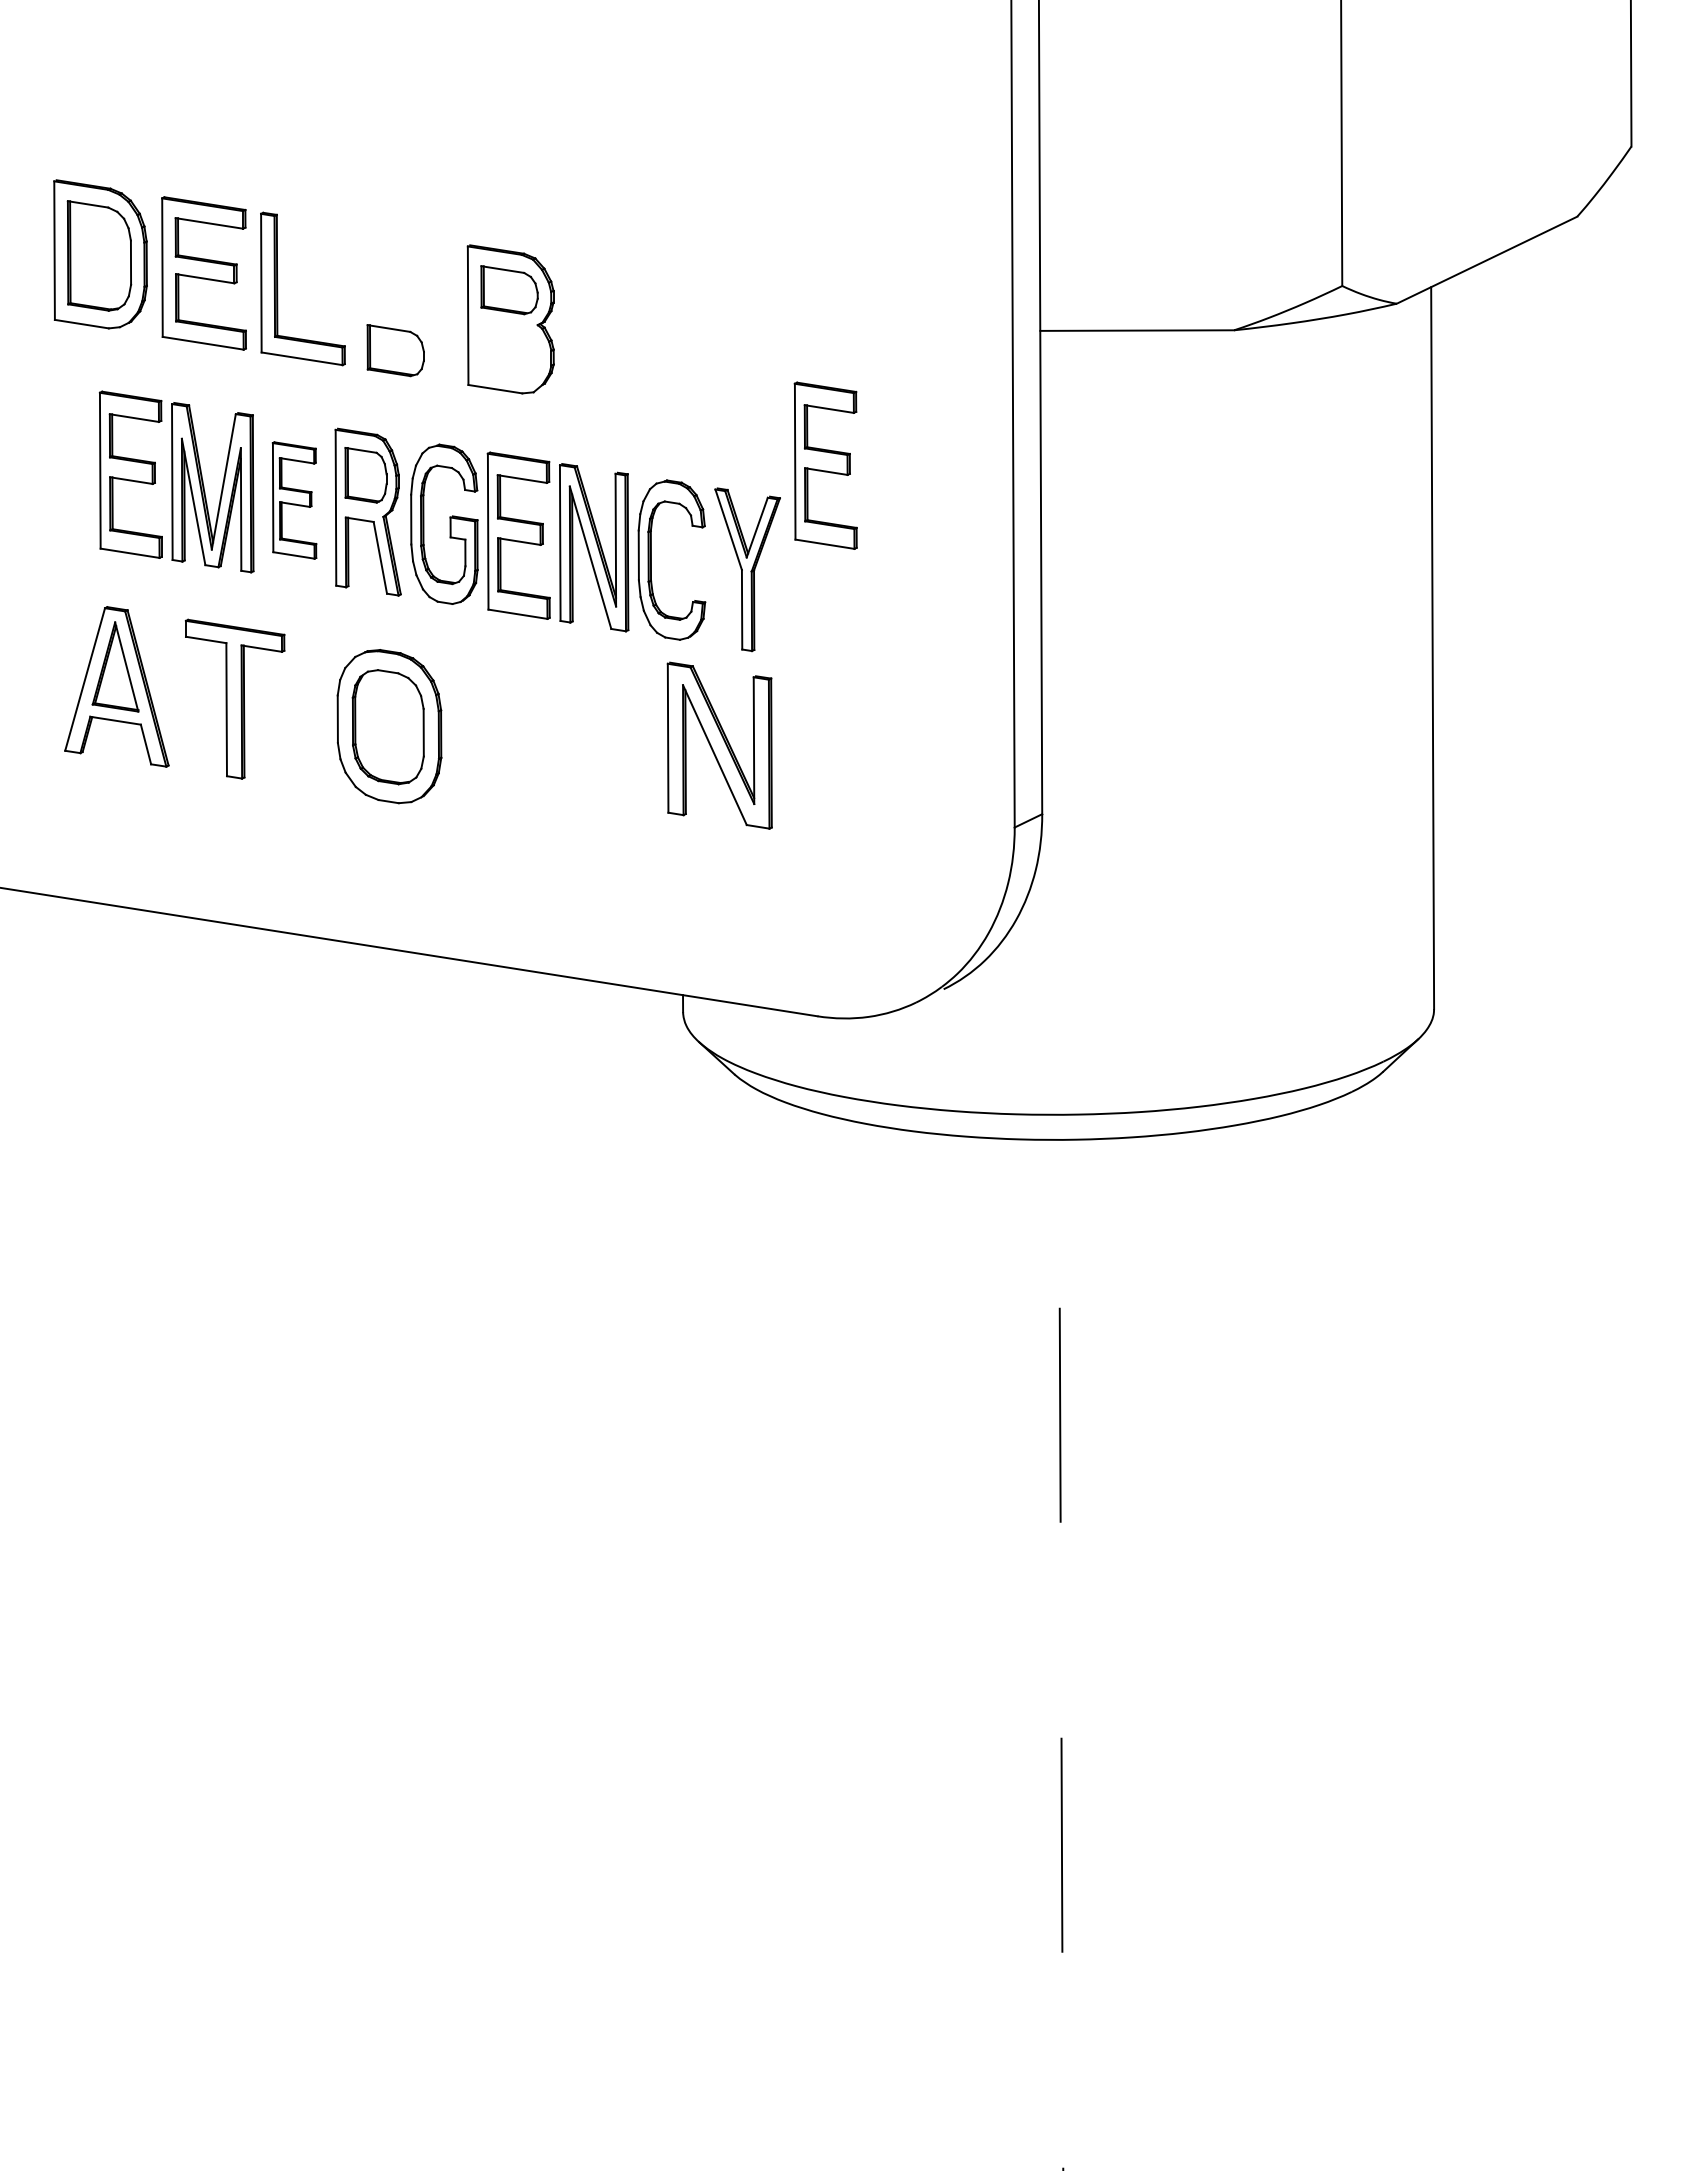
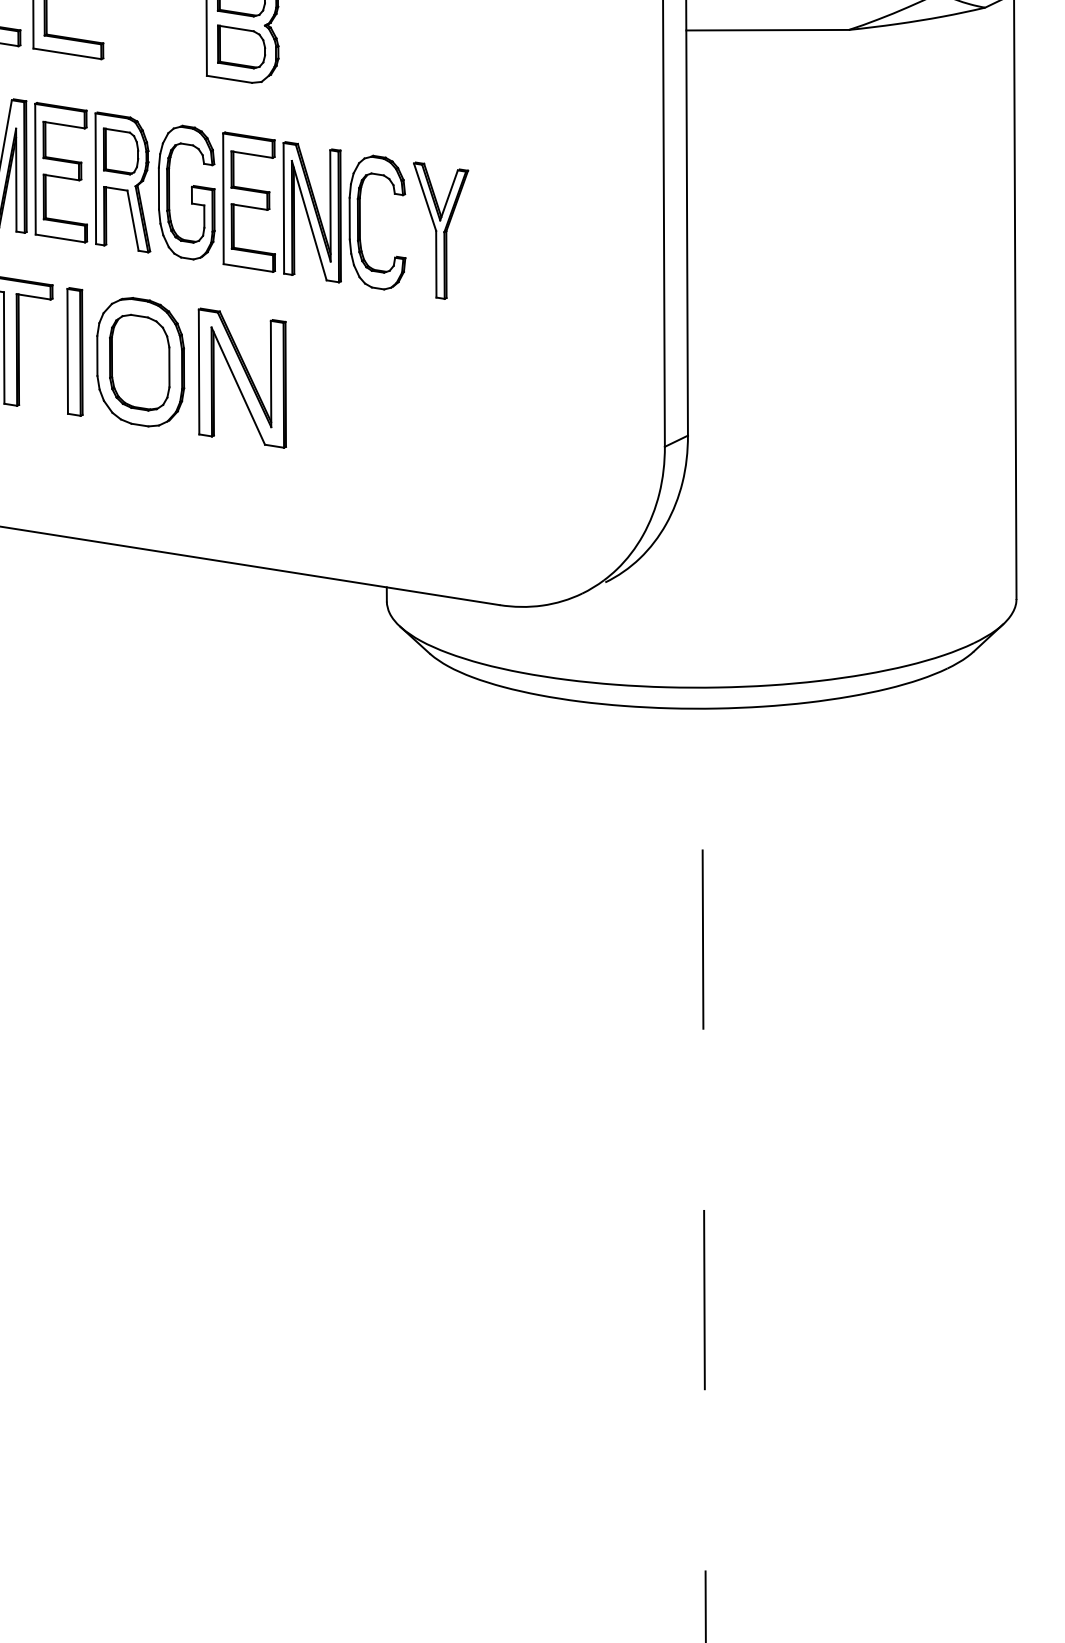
part: (395, 350) -> (241, 46), moved
part: (825, 465) -> (506, 143), removed
part: (294, 500) -> (61, 172), size x1.43
part: (311, 714) -> (75, 352), added
part: (719, 745) -> (242, 378), moved

